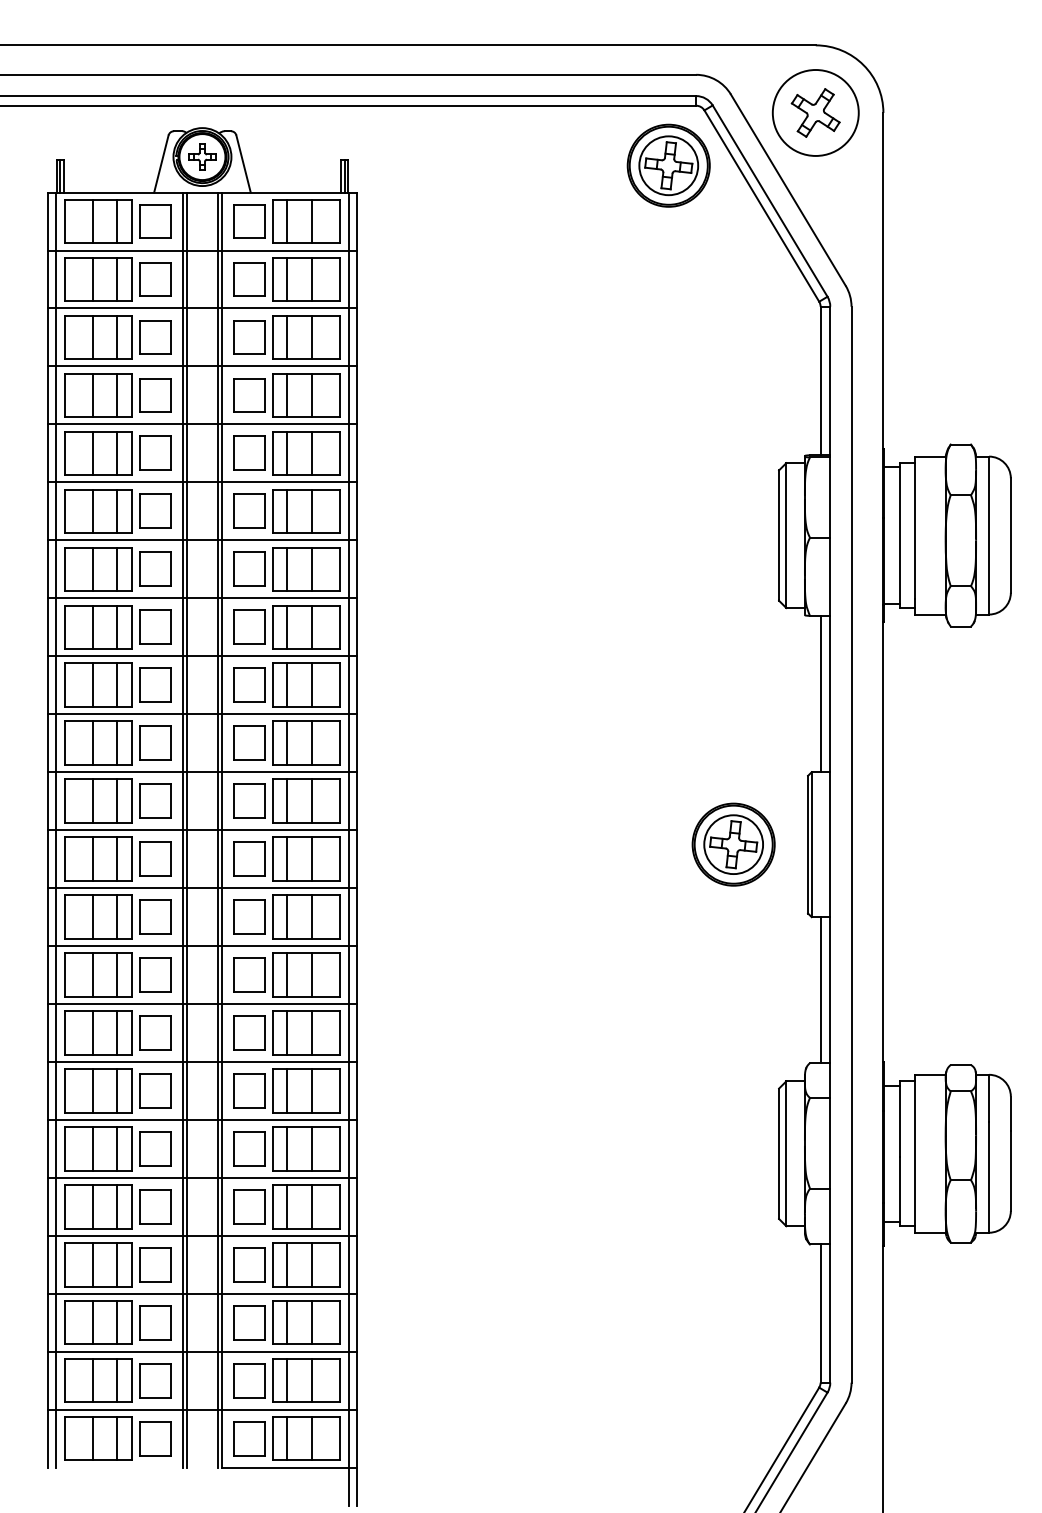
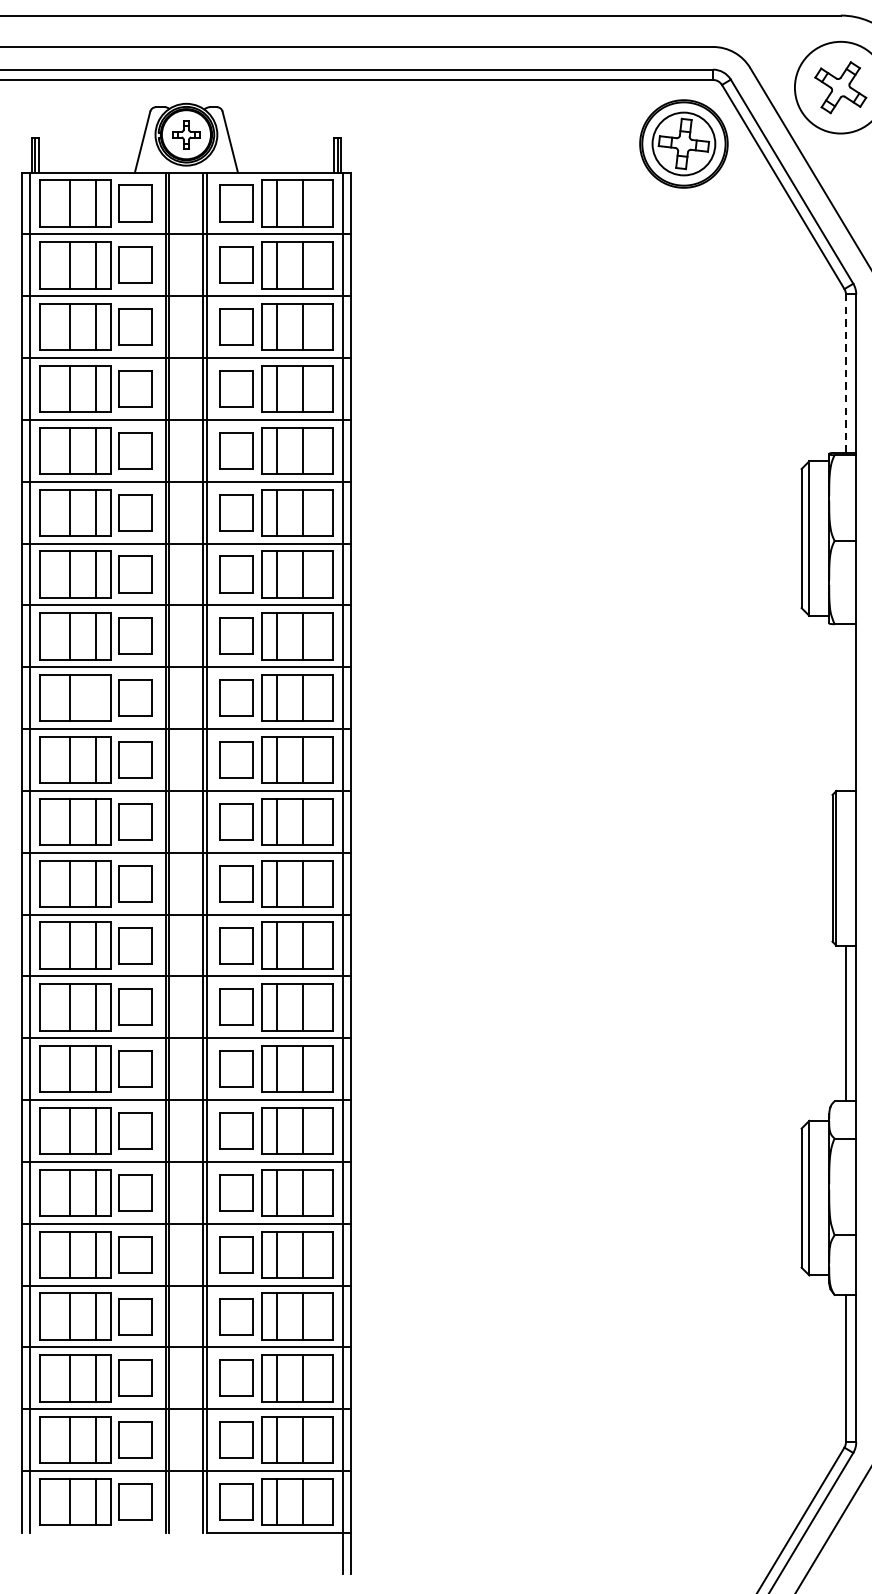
line: (820, 380) -> (845, 373), solid -> dashed
line: (117, 684) -> (95, 697), removed
line: (820, 693) -> (845, 707), removed
part: (733, 844) -> (752, 868), removed

